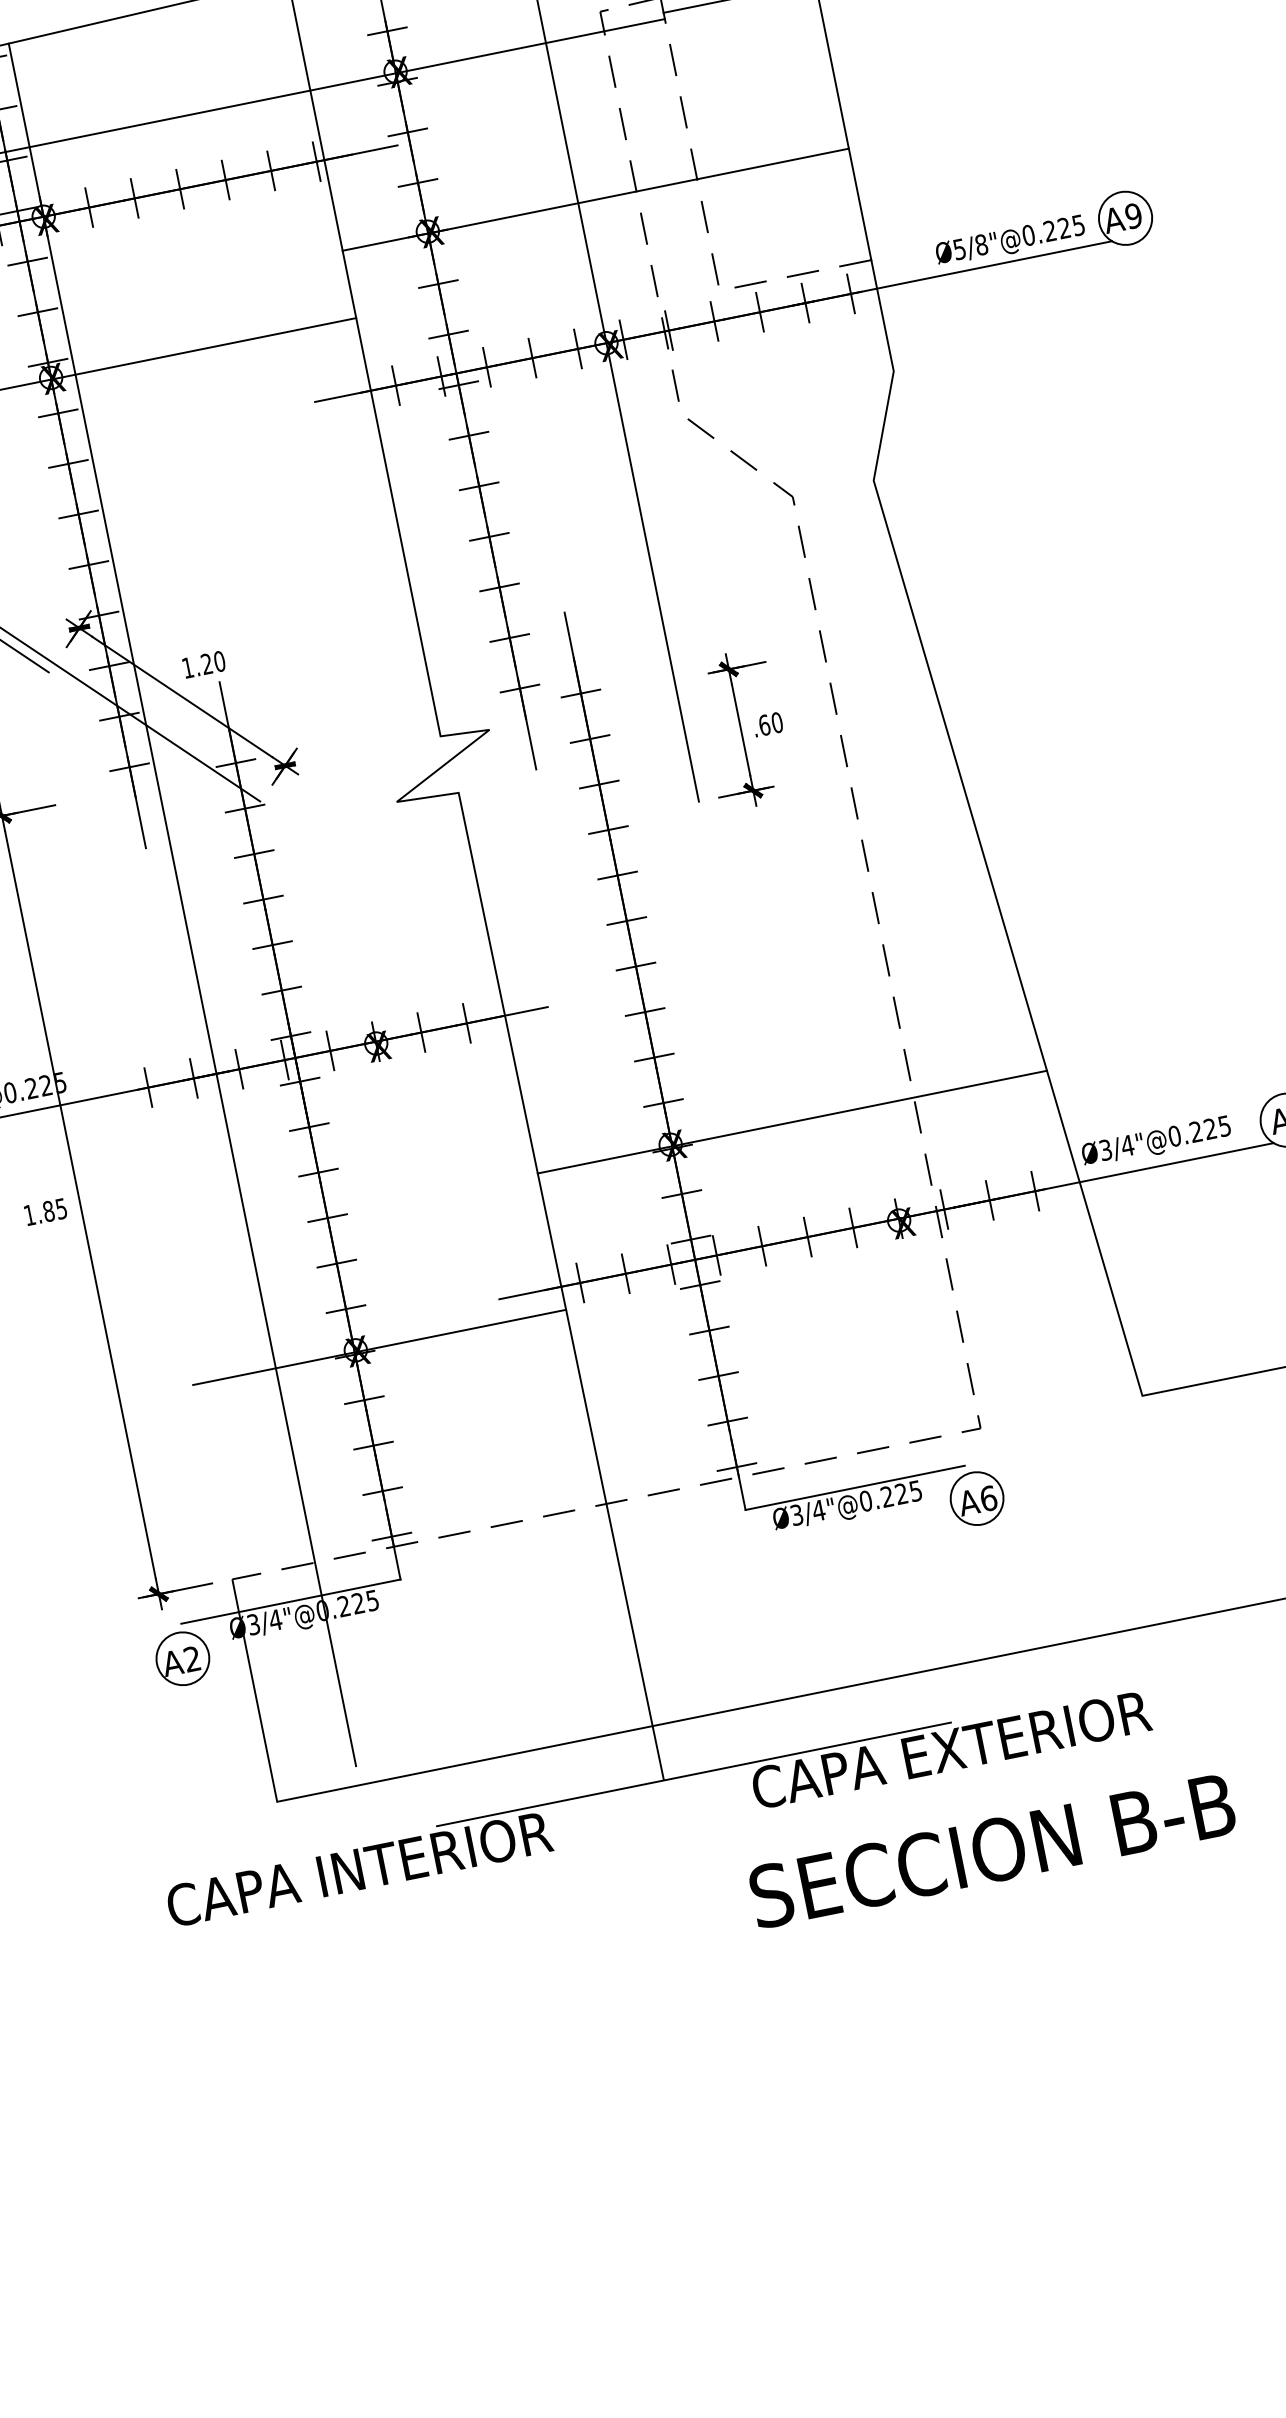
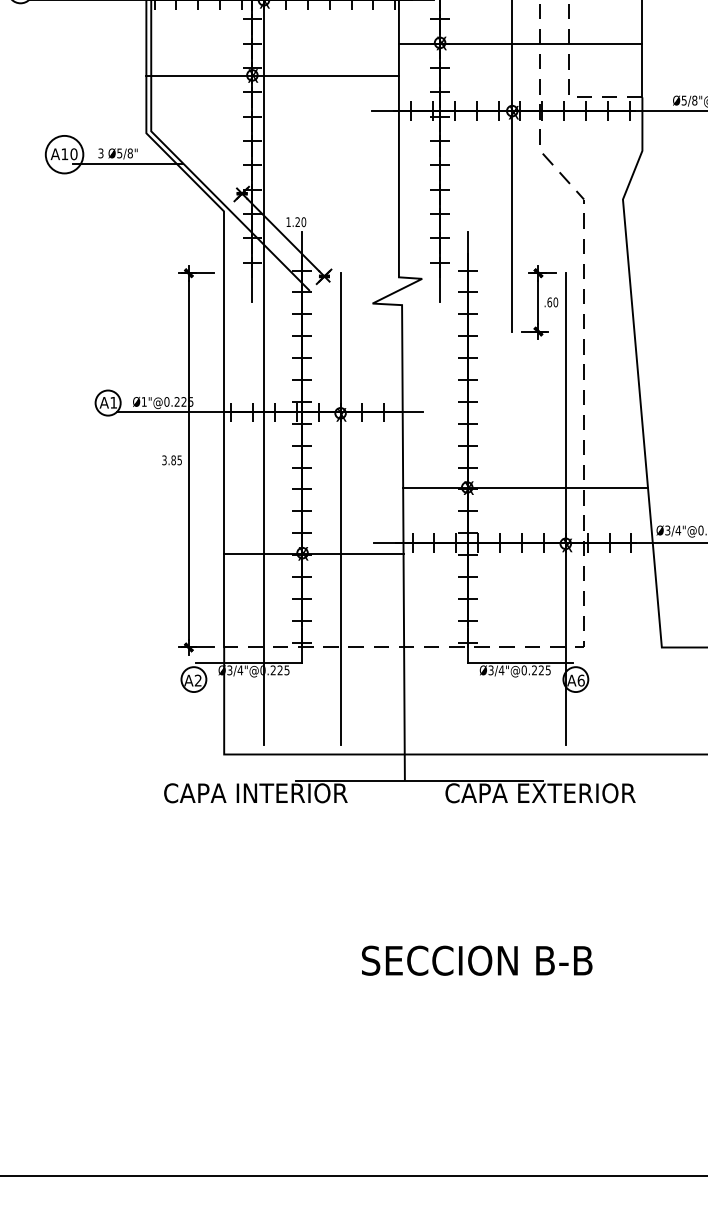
line: (141, 1125) -> (224, 429), added
line: (884, 1149) -> (565, 509), added
text: (29, 1215) -> (164, 460), 1.85 -> 3.85
line: (416, 1243) -> (340, 509), added
text: (993, 1850) -> (477, 960), moved

